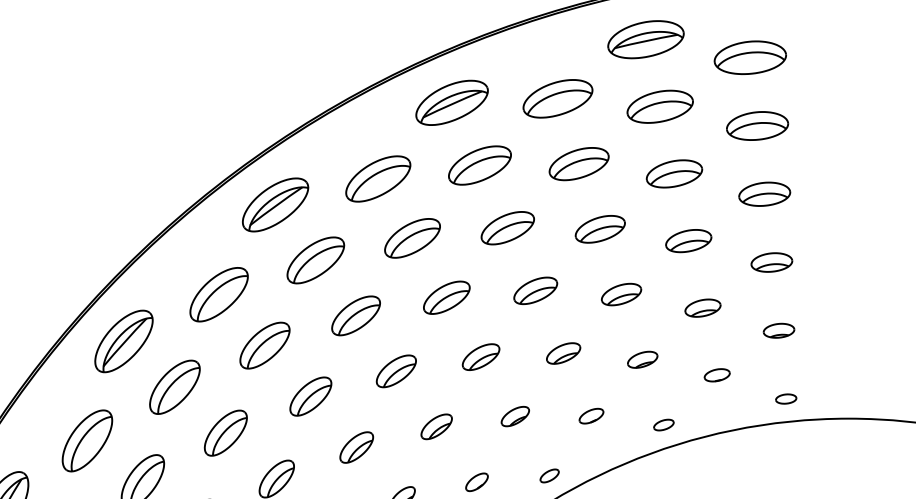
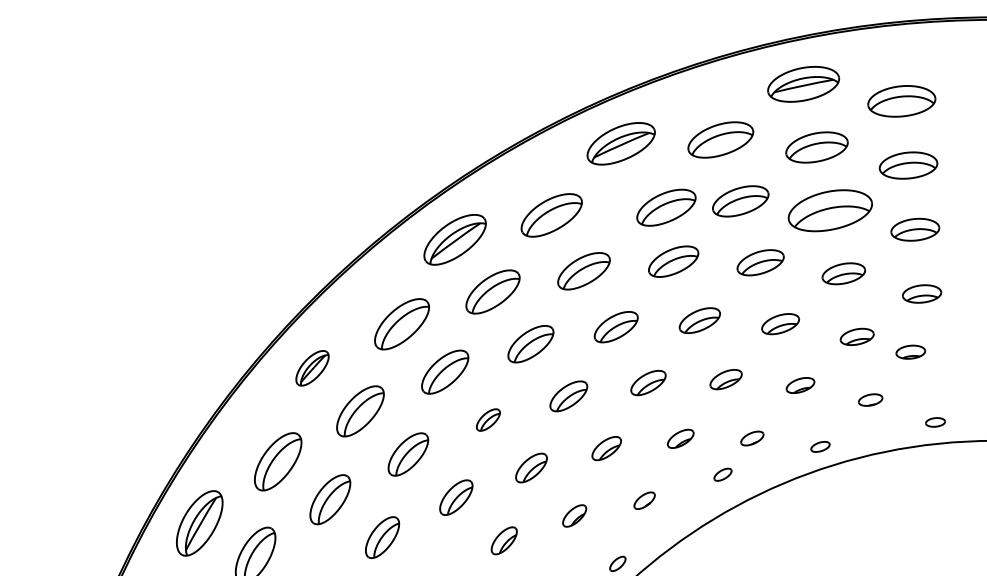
part: (480, 165) -> (666, 207), moved
part: (674, 173) -> (830, 210), size x1.6
part: (778, 330) -> (910, 351), moved
part: (123, 341) -> (312, 368), size x0.6
part: (311, 395) -> (488, 419), size x0.6
part: (549, 475) -> (722, 474), moved

